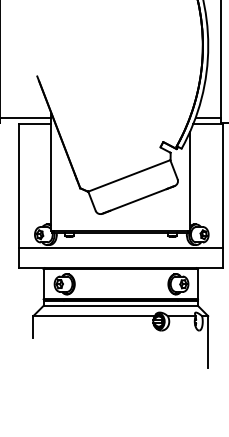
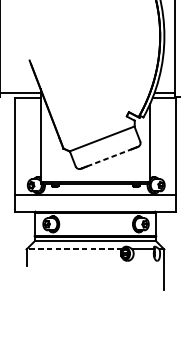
line: (138, 199) -> (109, 157), solid -> dashed
line: (94, 316) -> (74, 249), solid -> dashed

